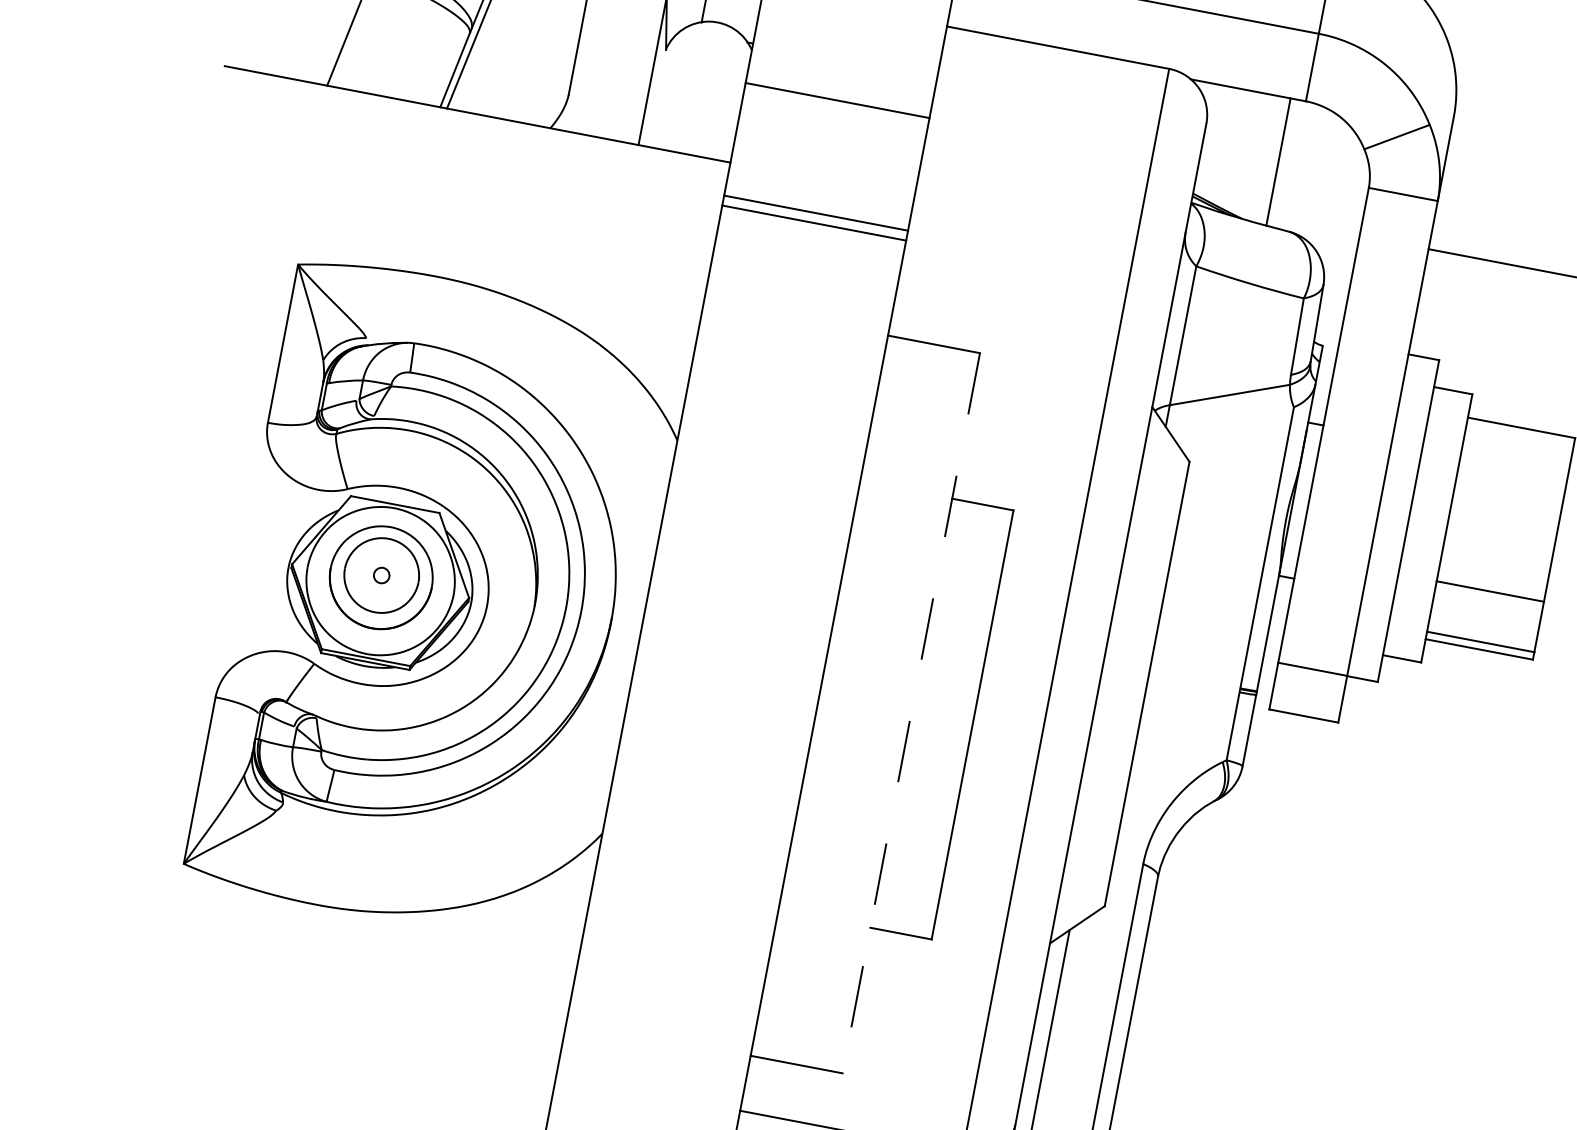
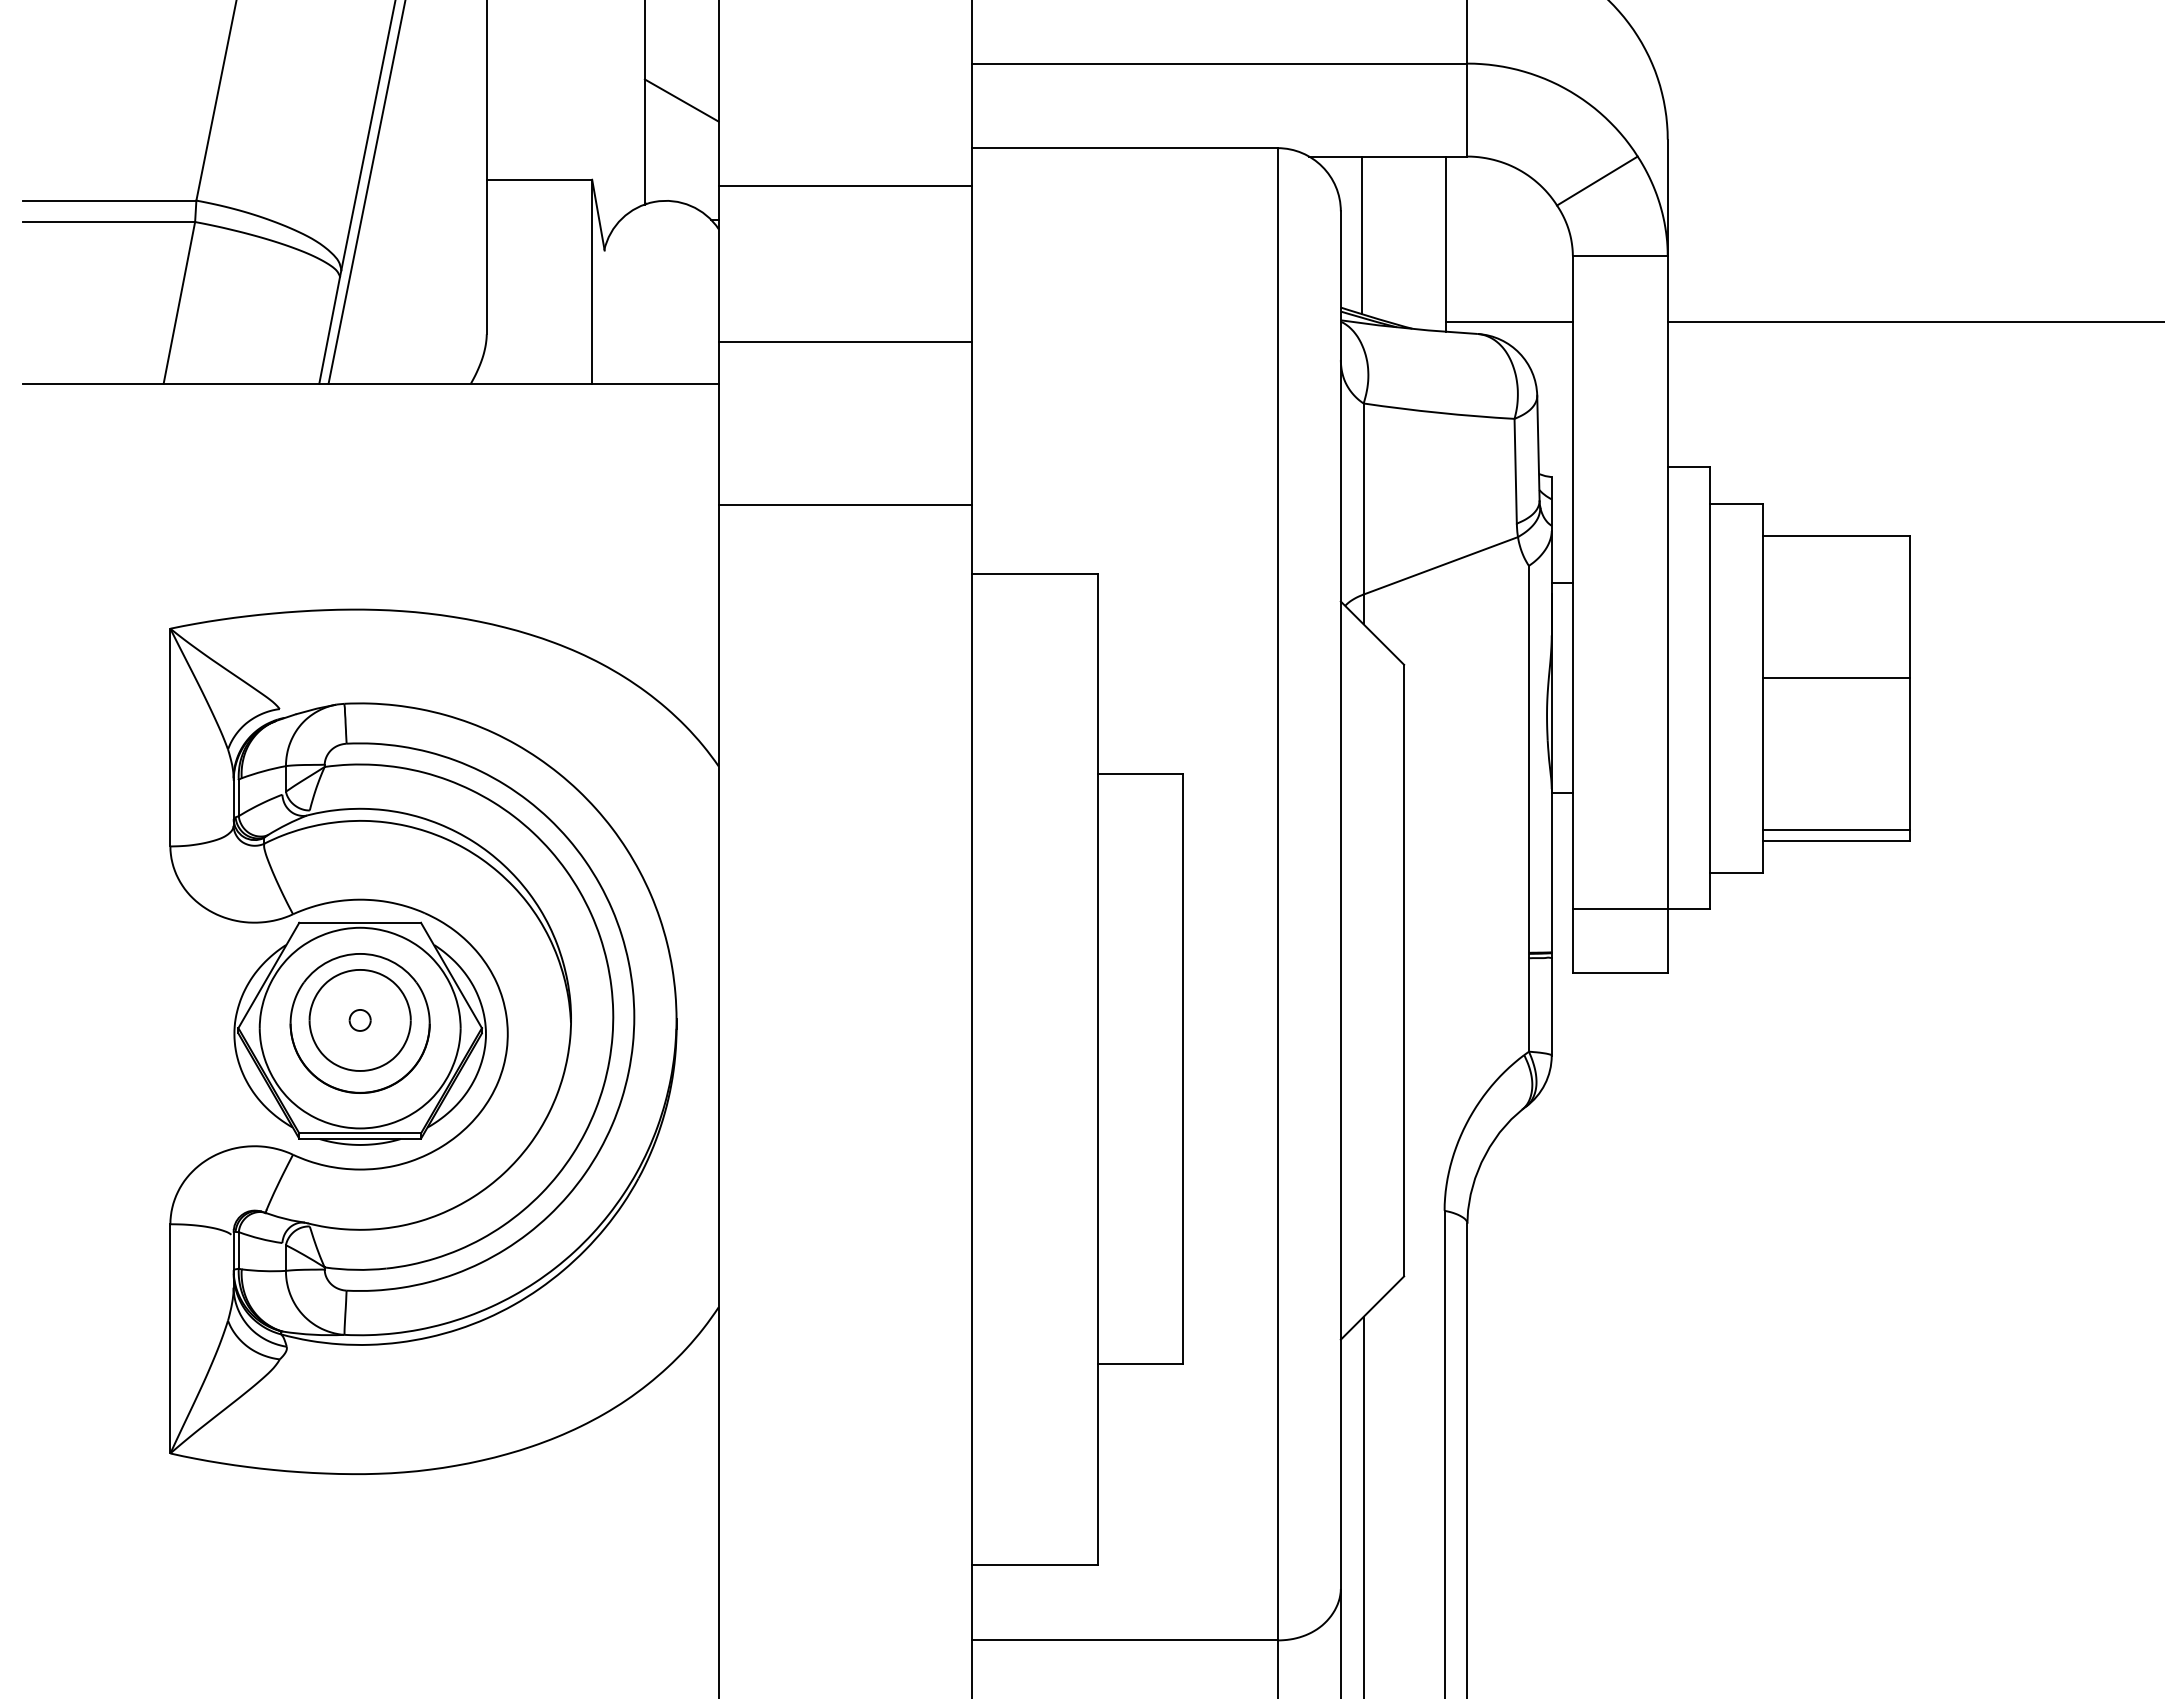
line: (837, 100) -> (844, 186), moved
line: (1218, 143) -> (1361, 235), added
line: (815, 213) -> (844, 342), moved
line: (813, 222) -> (844, 504), moved
line: (1313, 226) -> (1509, 321), added
line: (1490, 591) -> (1836, 677), moved
line: (911, 713) -> (1098, 1069), dashed -> solid

